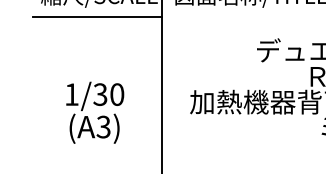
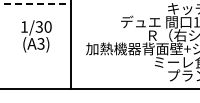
line: (96, 17) -> (37, 4), solid -> dashed
text: (94, 112) -> (36, 36), moved

